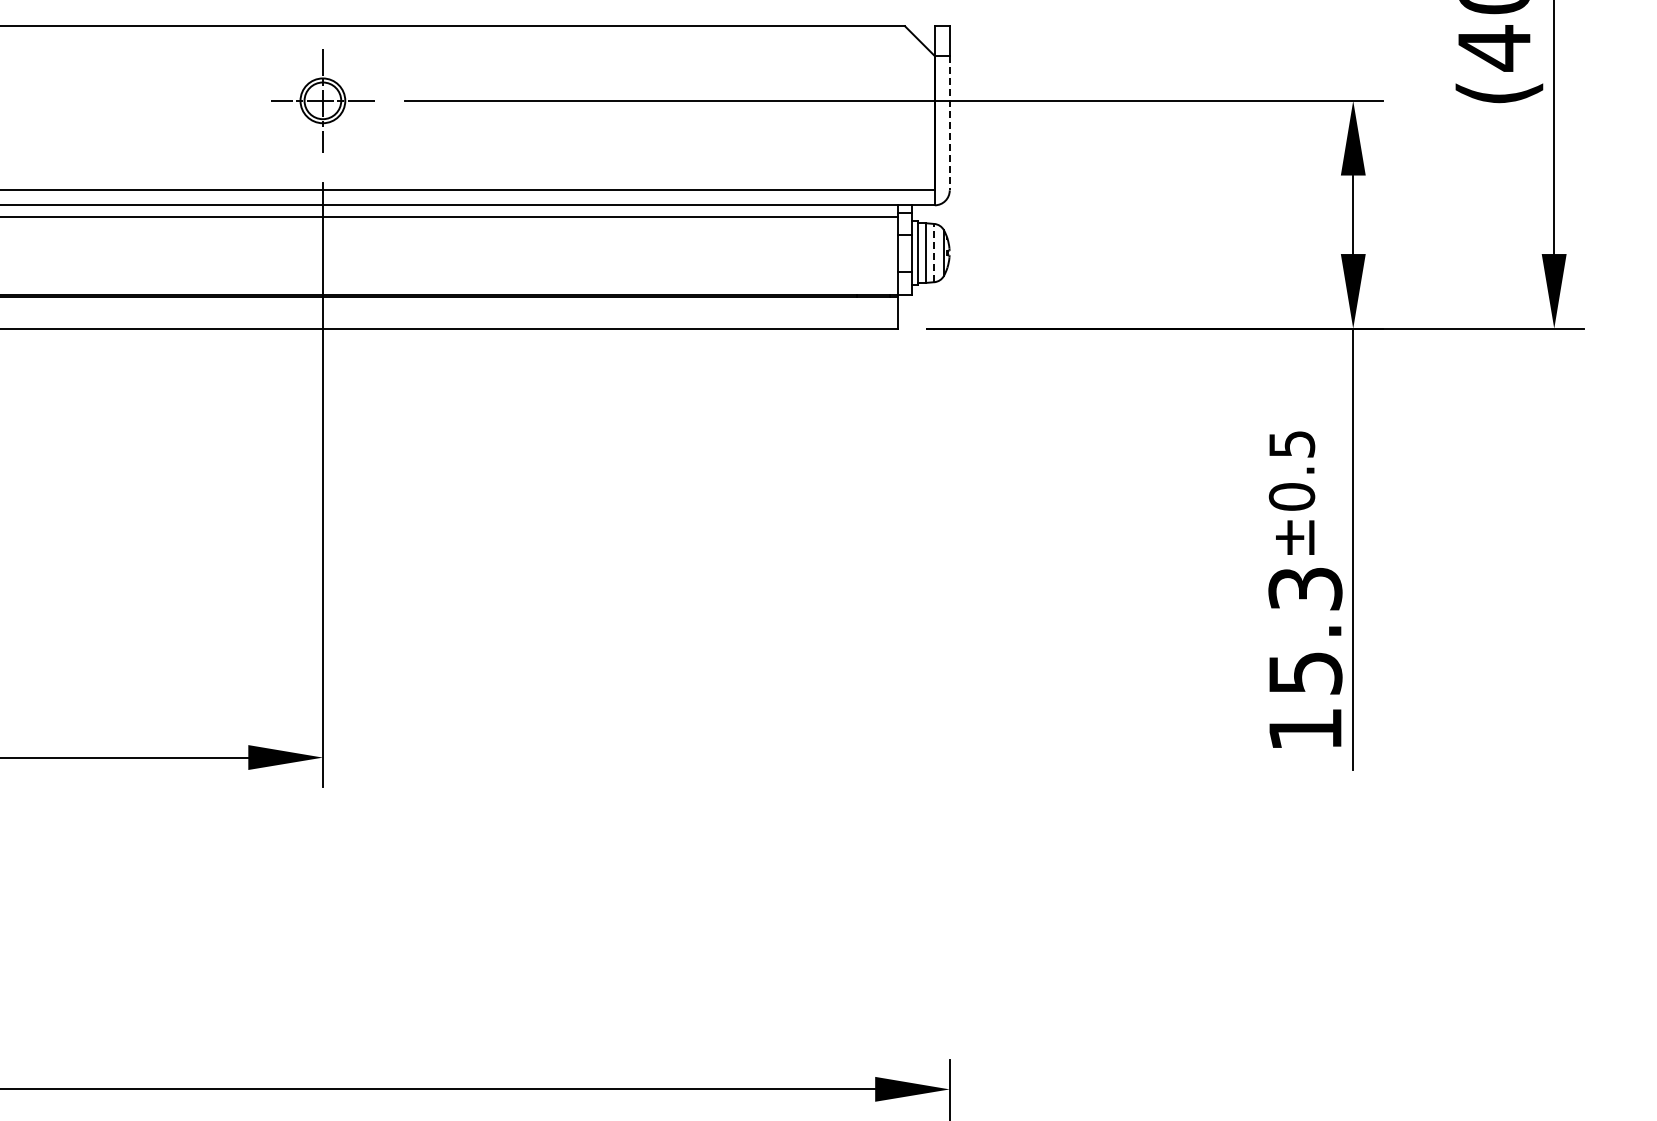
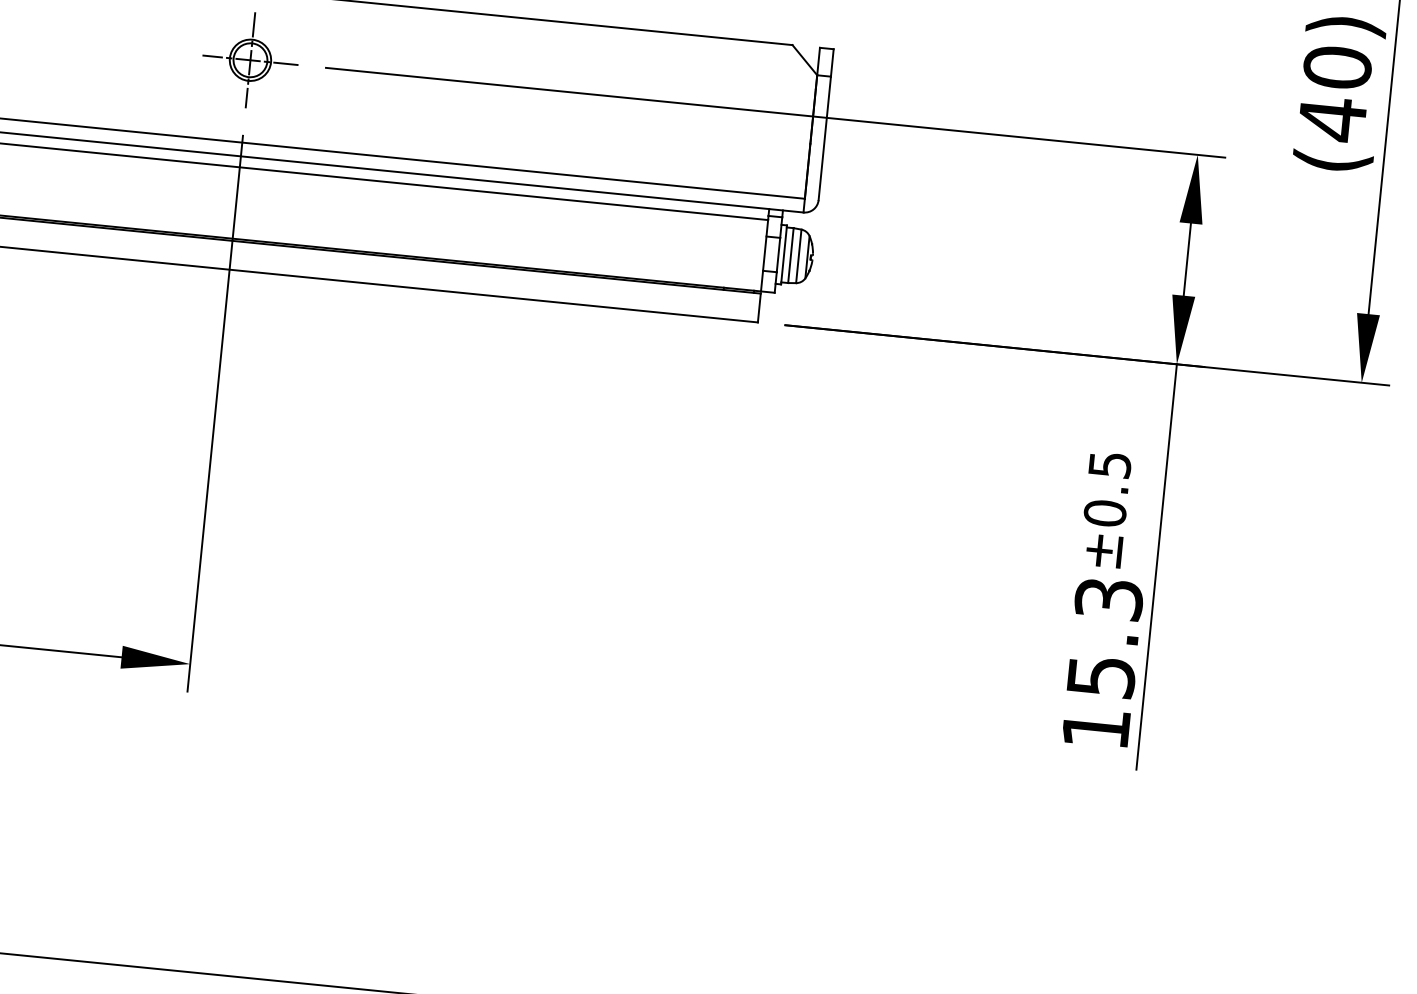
line: (949, 123) -> (824, 138), dashed -> solid
line: (934, 252) -> (798, 255), dashed -> solid

